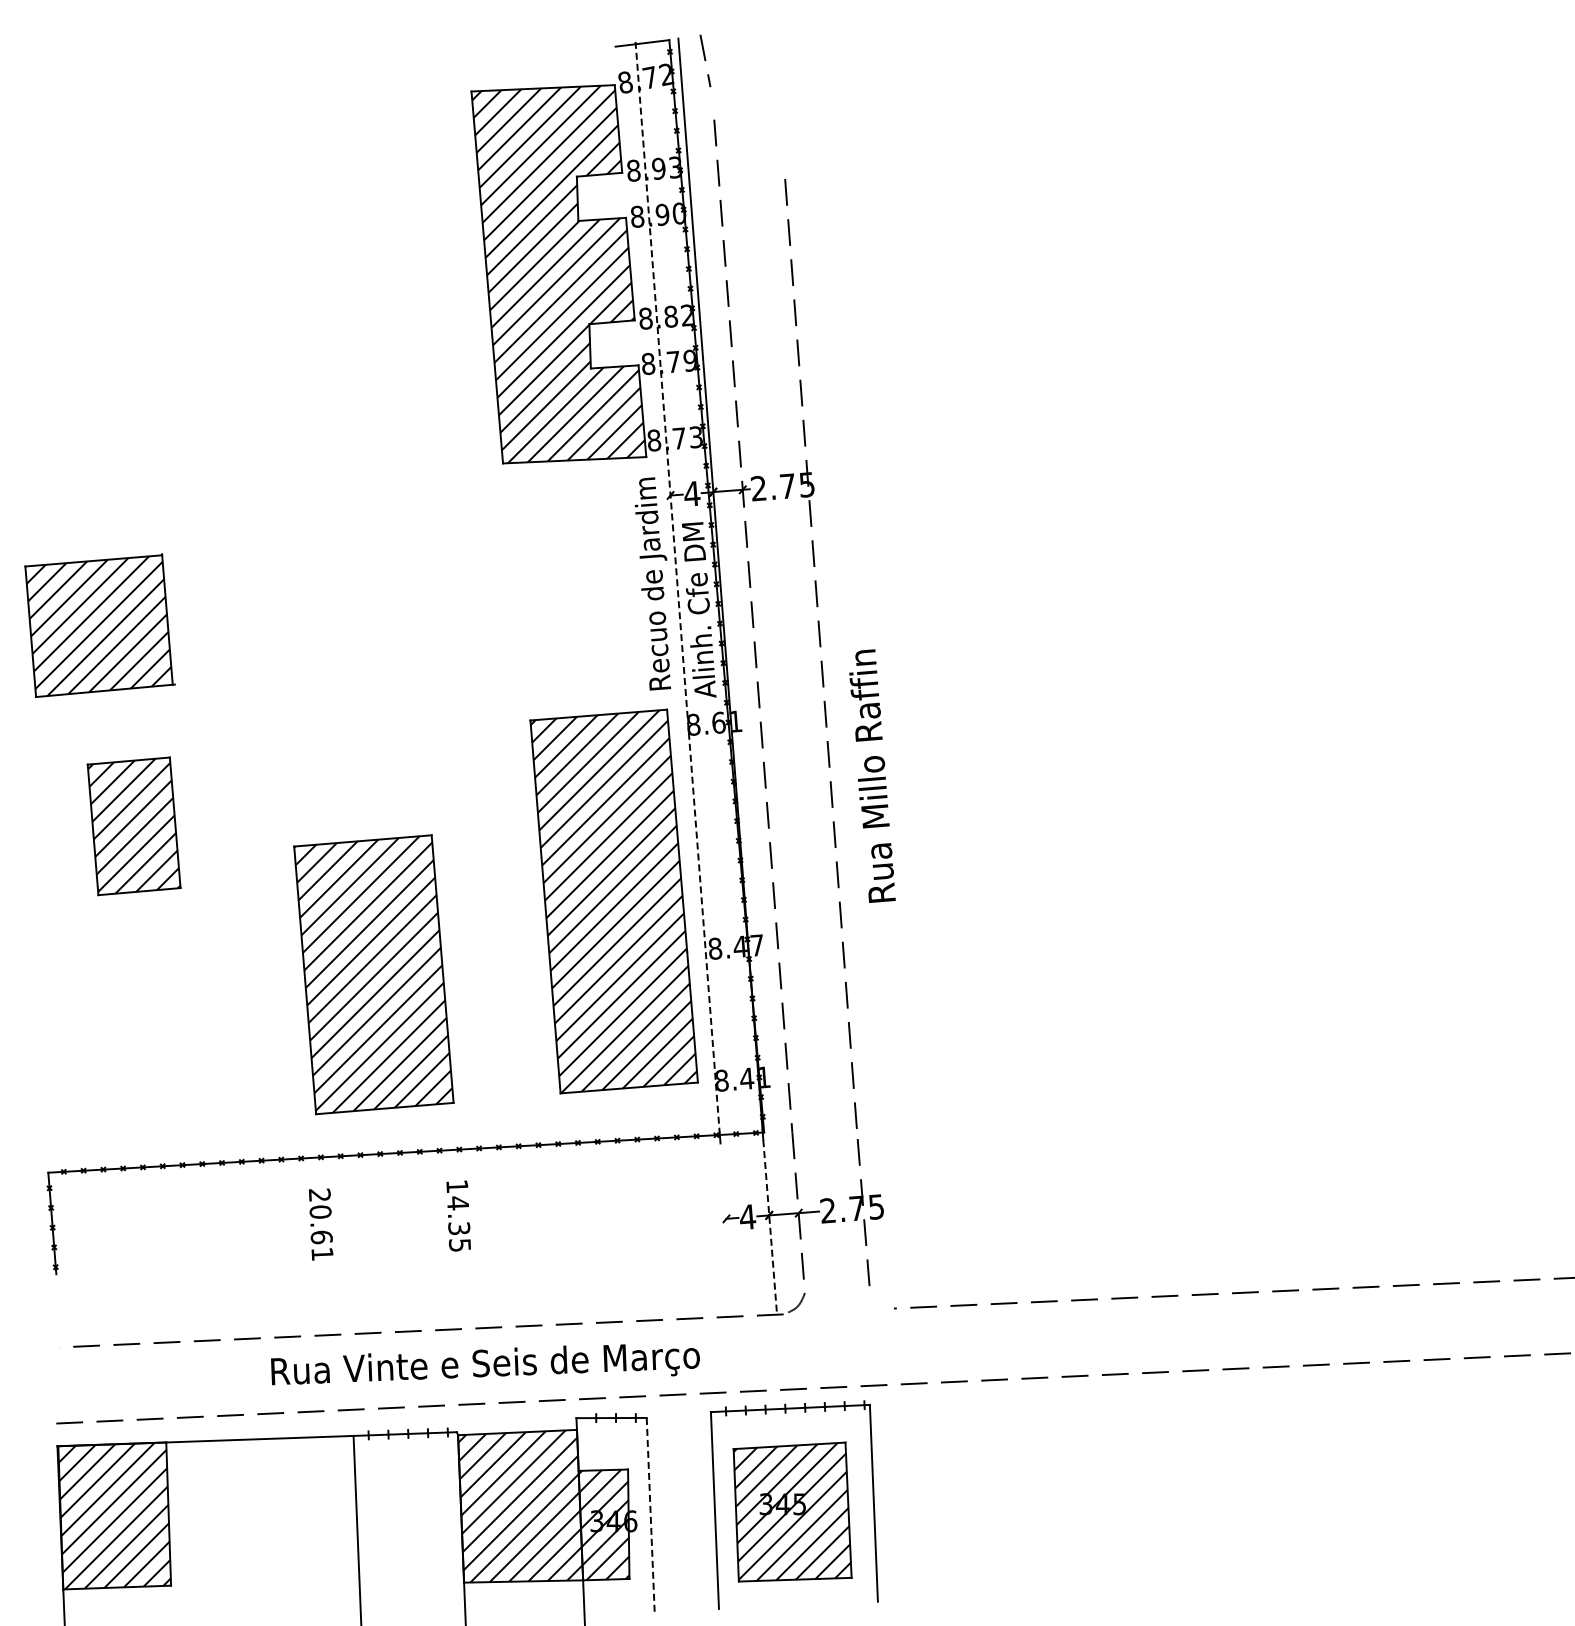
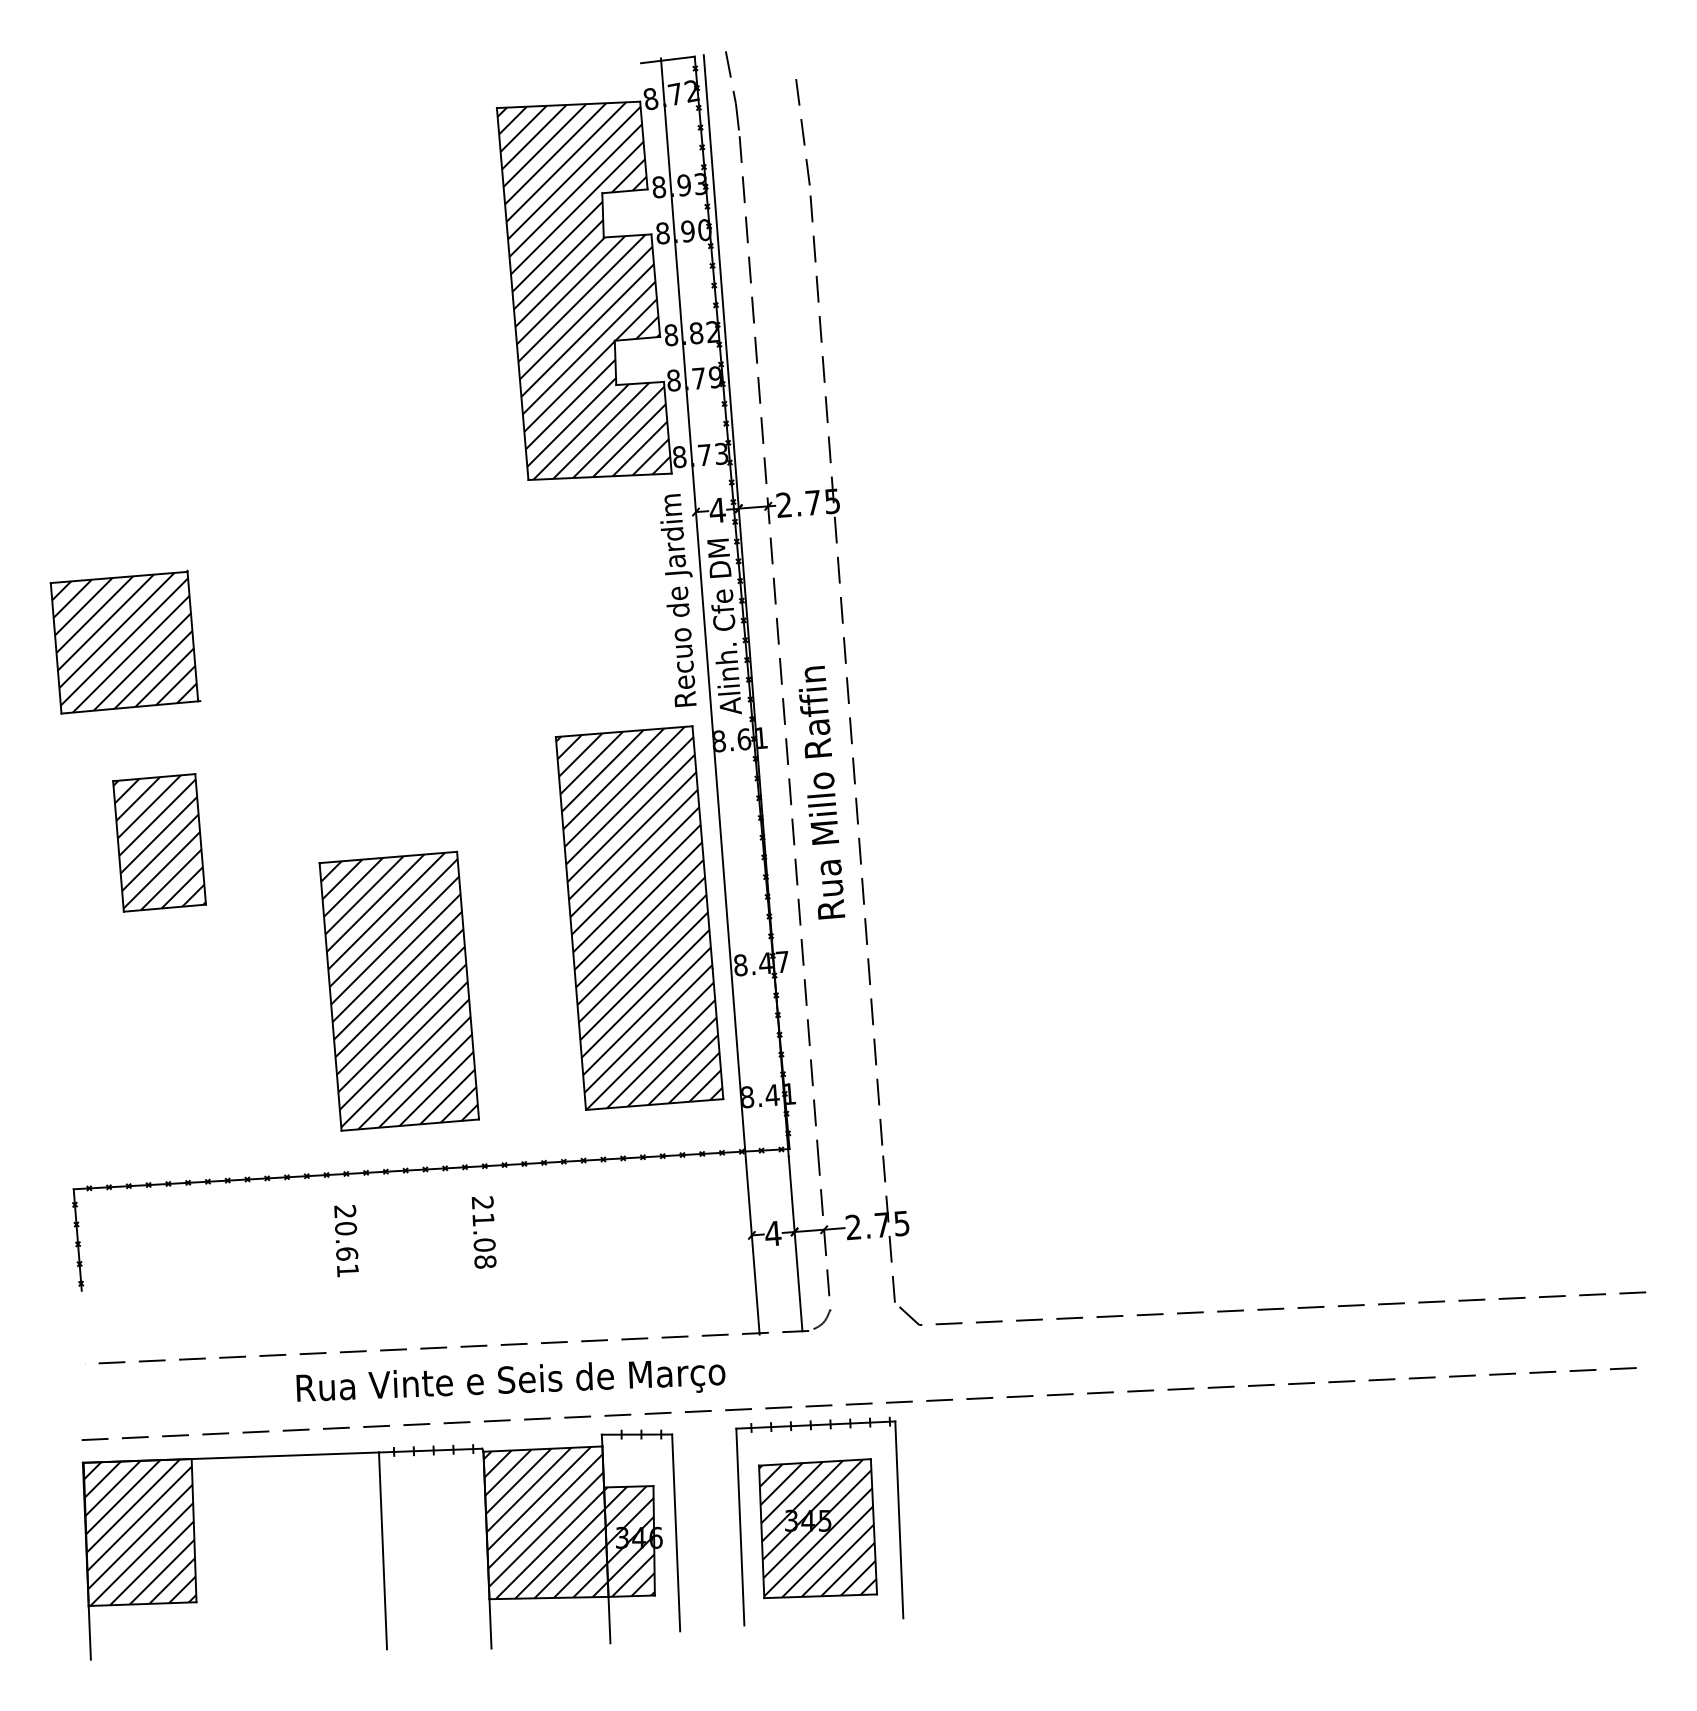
line: (712, 102) -> (737, 119), added
line: (777, 115) -> (802, 132), added
line: (678, 587) -> (703, 604), dashed -> solid
text: (872, 775) -> (821, 792), moved
text: (458, 1215) -> (483, 1232), 14.35 -> 21.08
line: (770, 1226) -> (795, 1243), dashed -> solid
line: (727, 1230) -> (752, 1247), added
line: (881, 1296) -> (906, 1313), added
line: (651, 1516) -> (676, 1533), dashed -> solid

